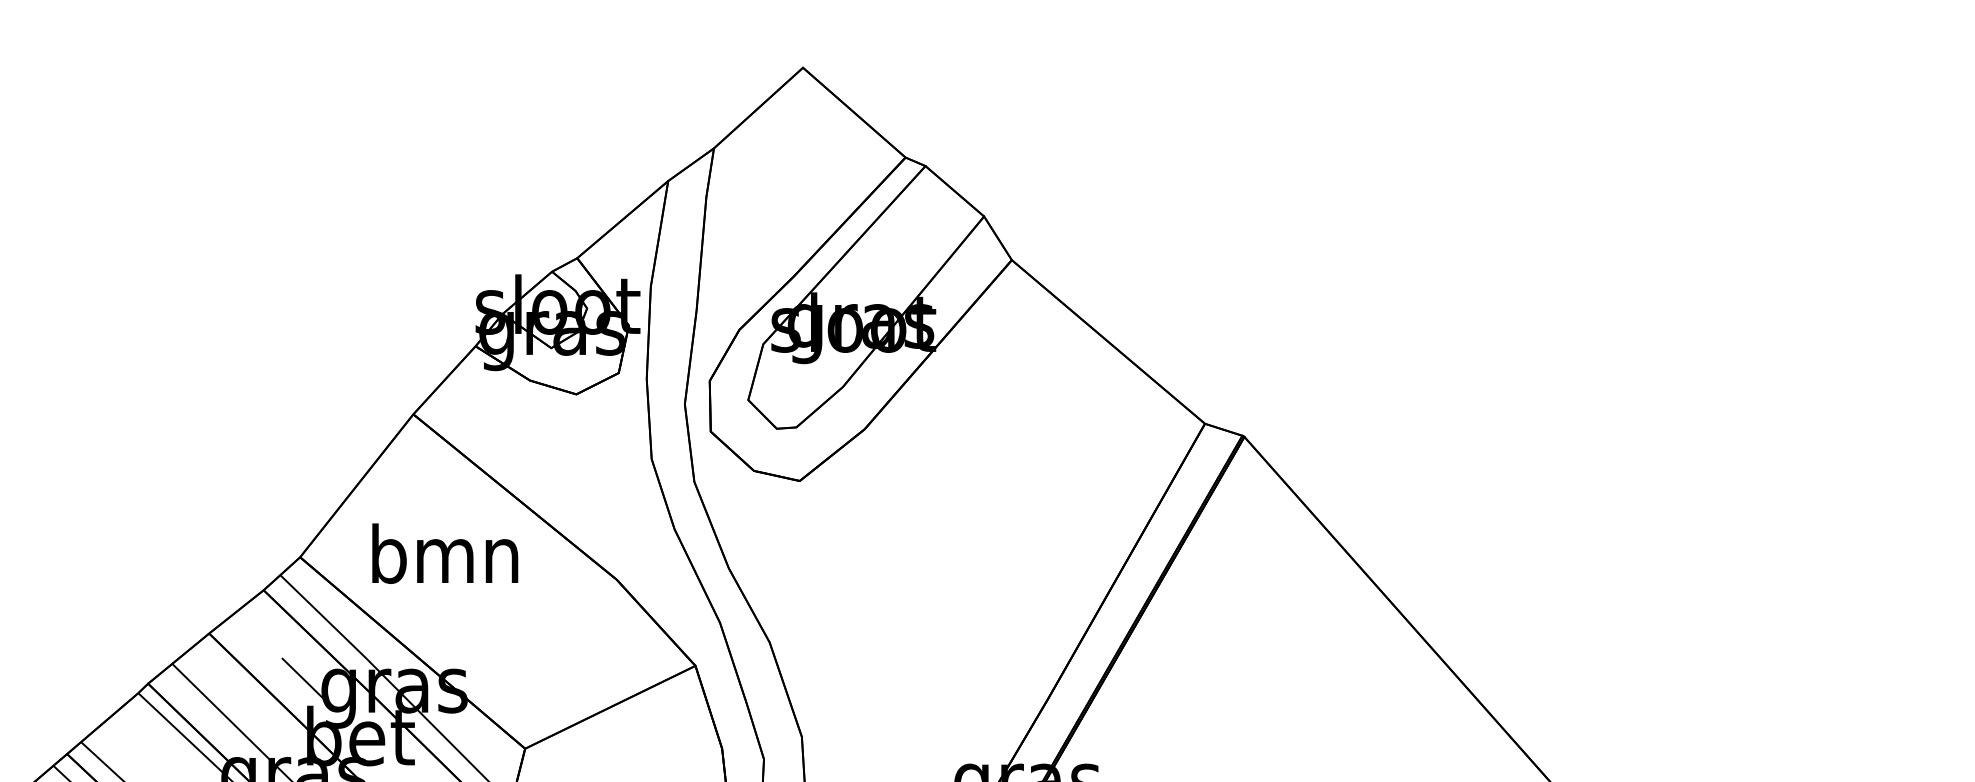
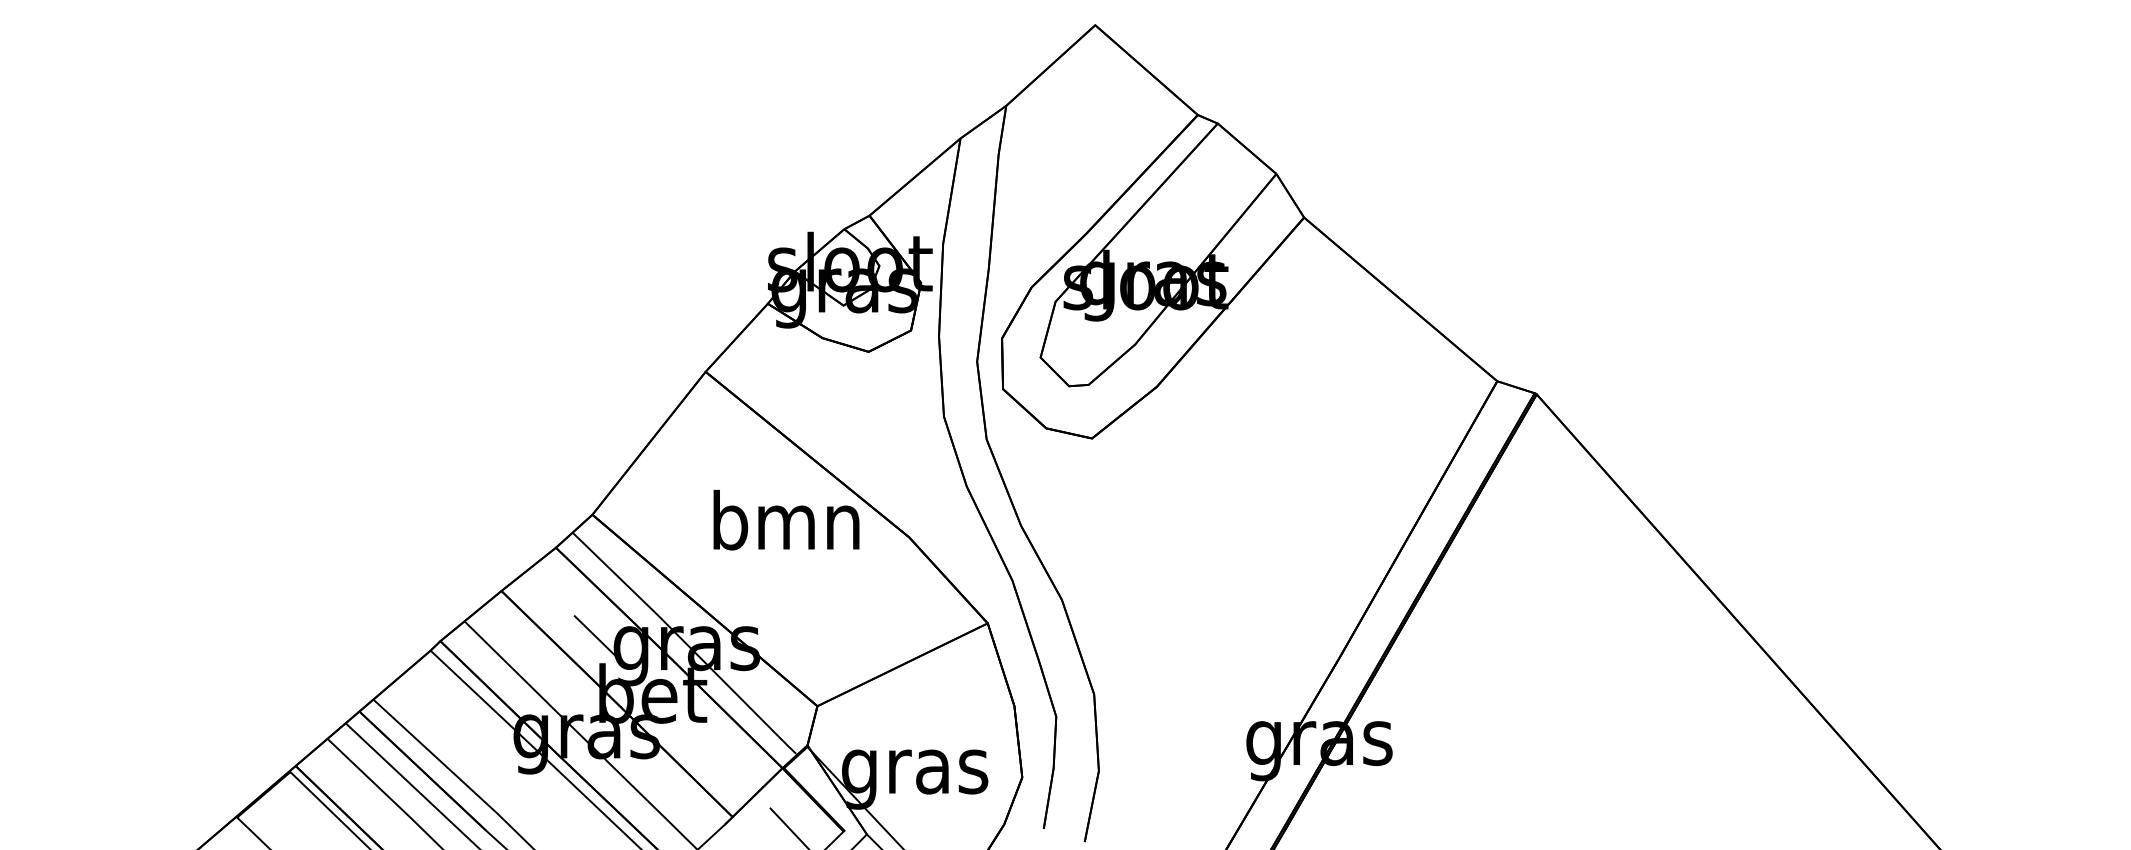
text: (445, 554) -> (786, 520), moved

